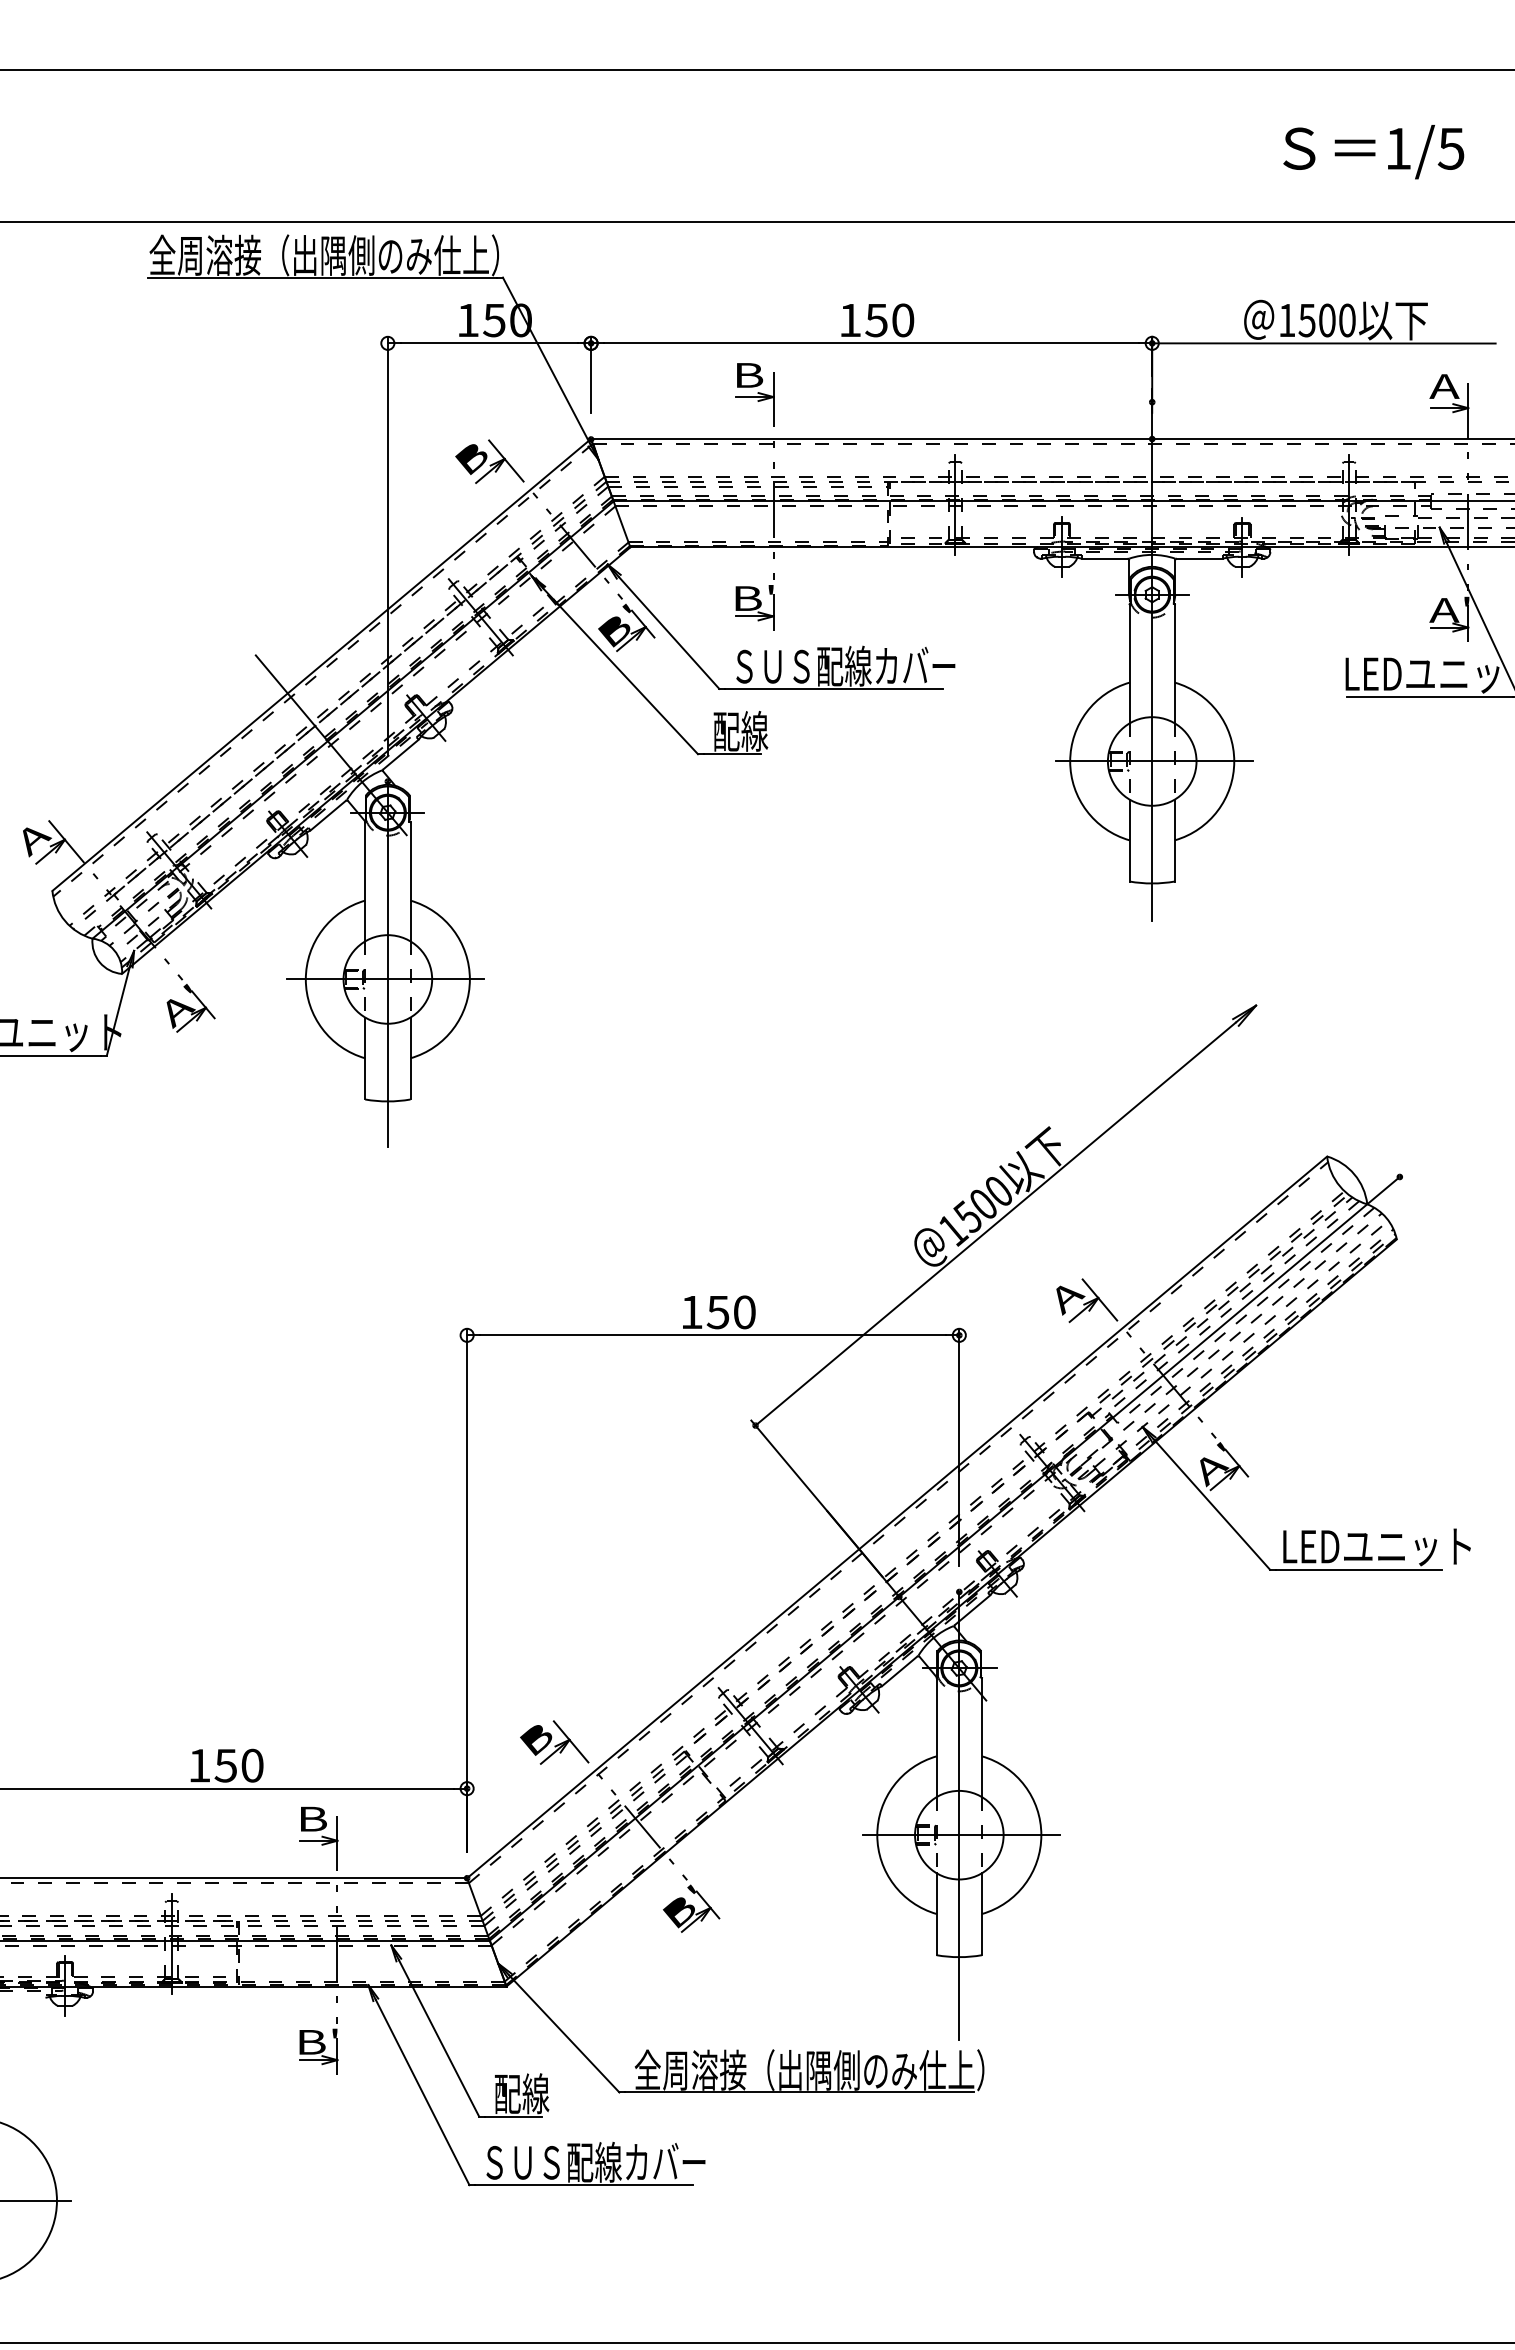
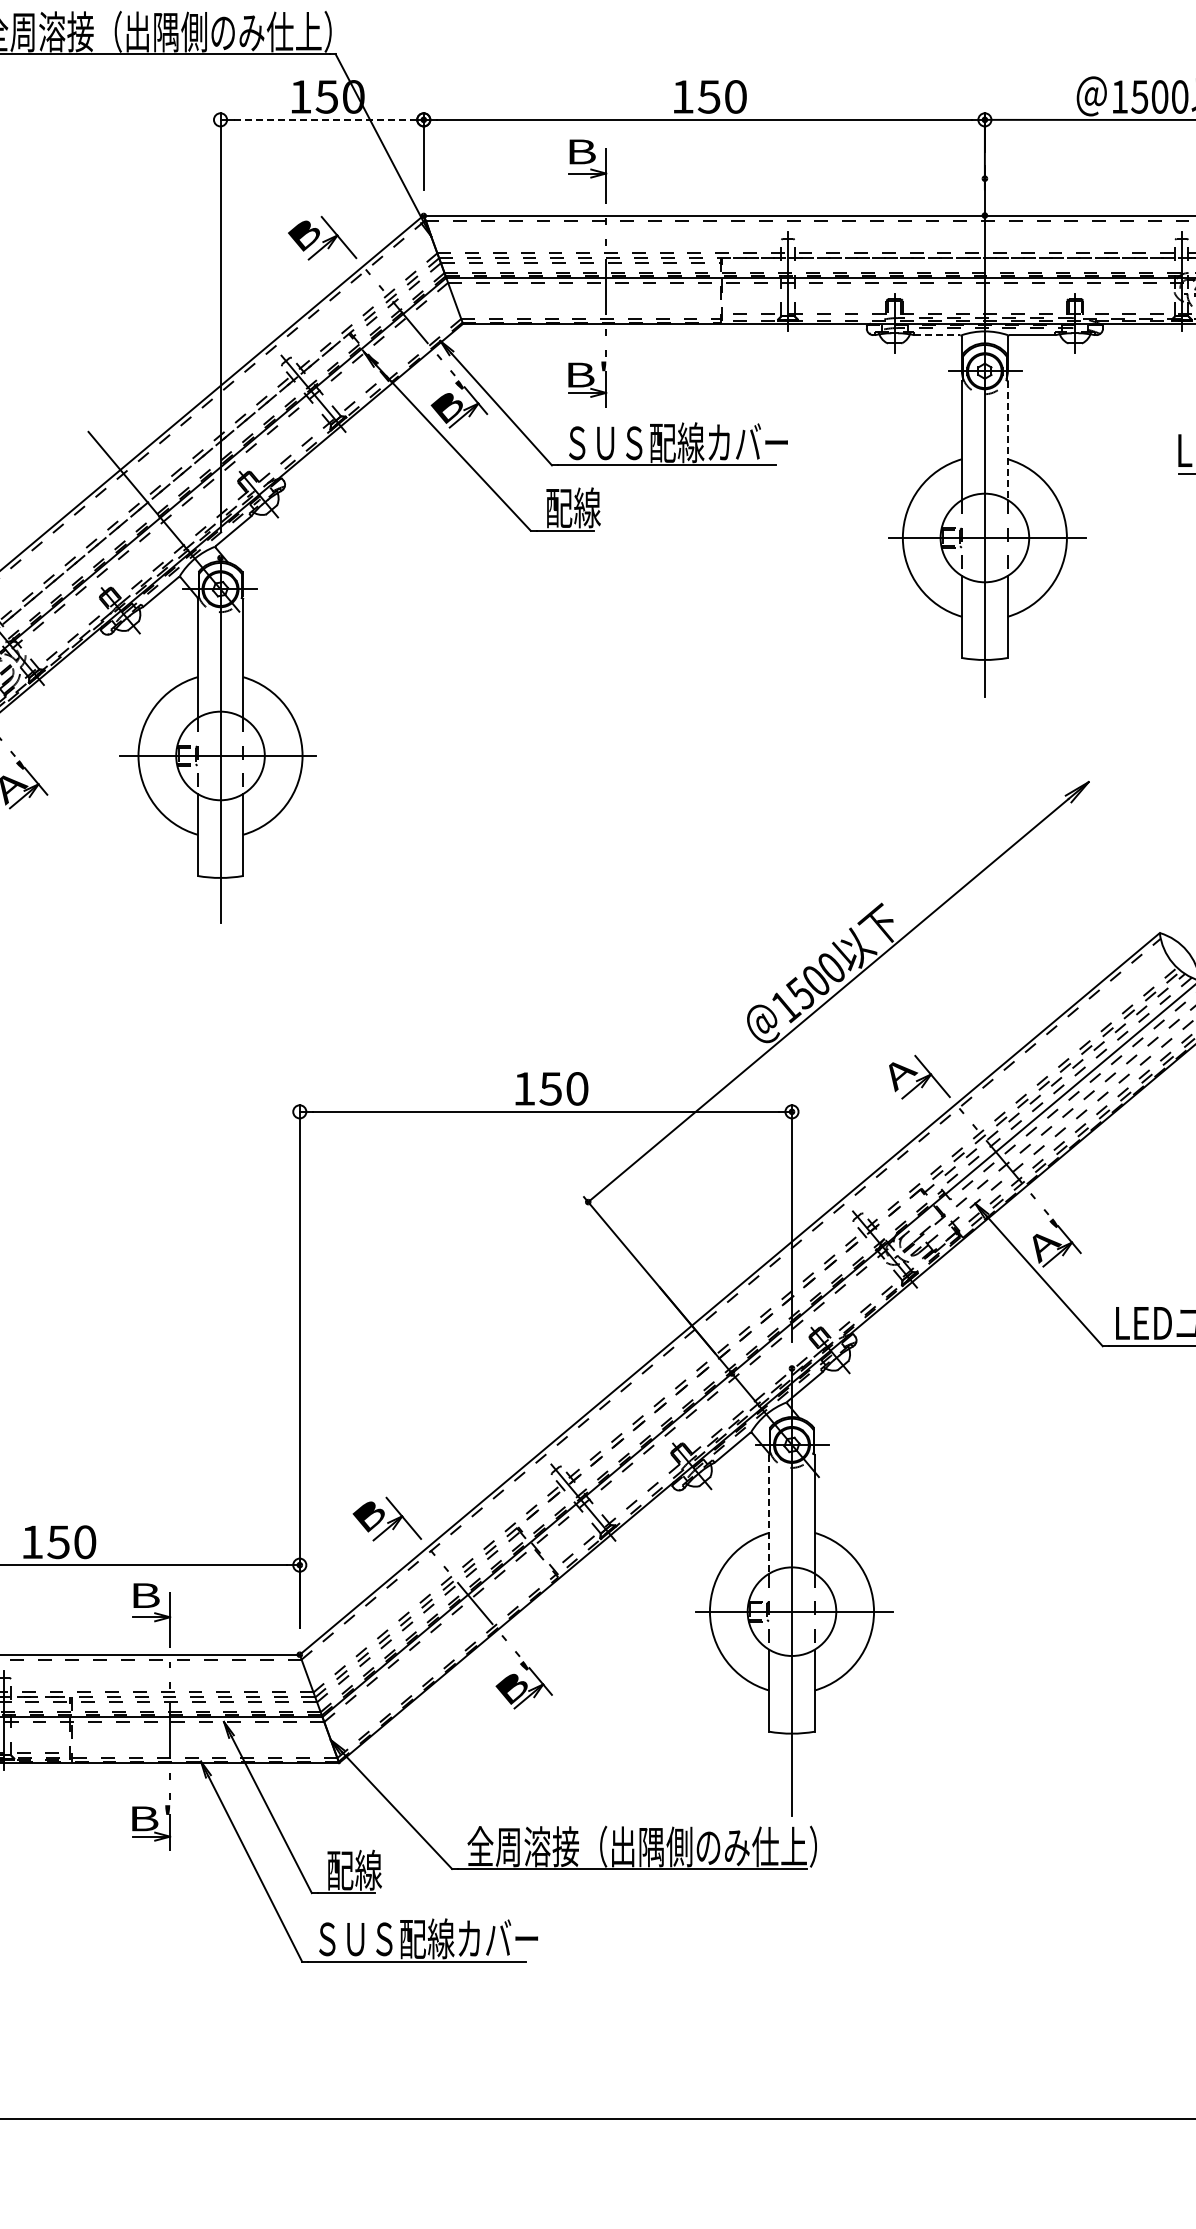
line: (489, 343) -> (322, 120), solid -> dashed
line: (1104, 558) -> (937, 335), solid -> dashed
line: (1174, 663) -> (1007, 440), solid -> dashed
line: (936, 1737) -> (769, 1514), solid -> dashed

